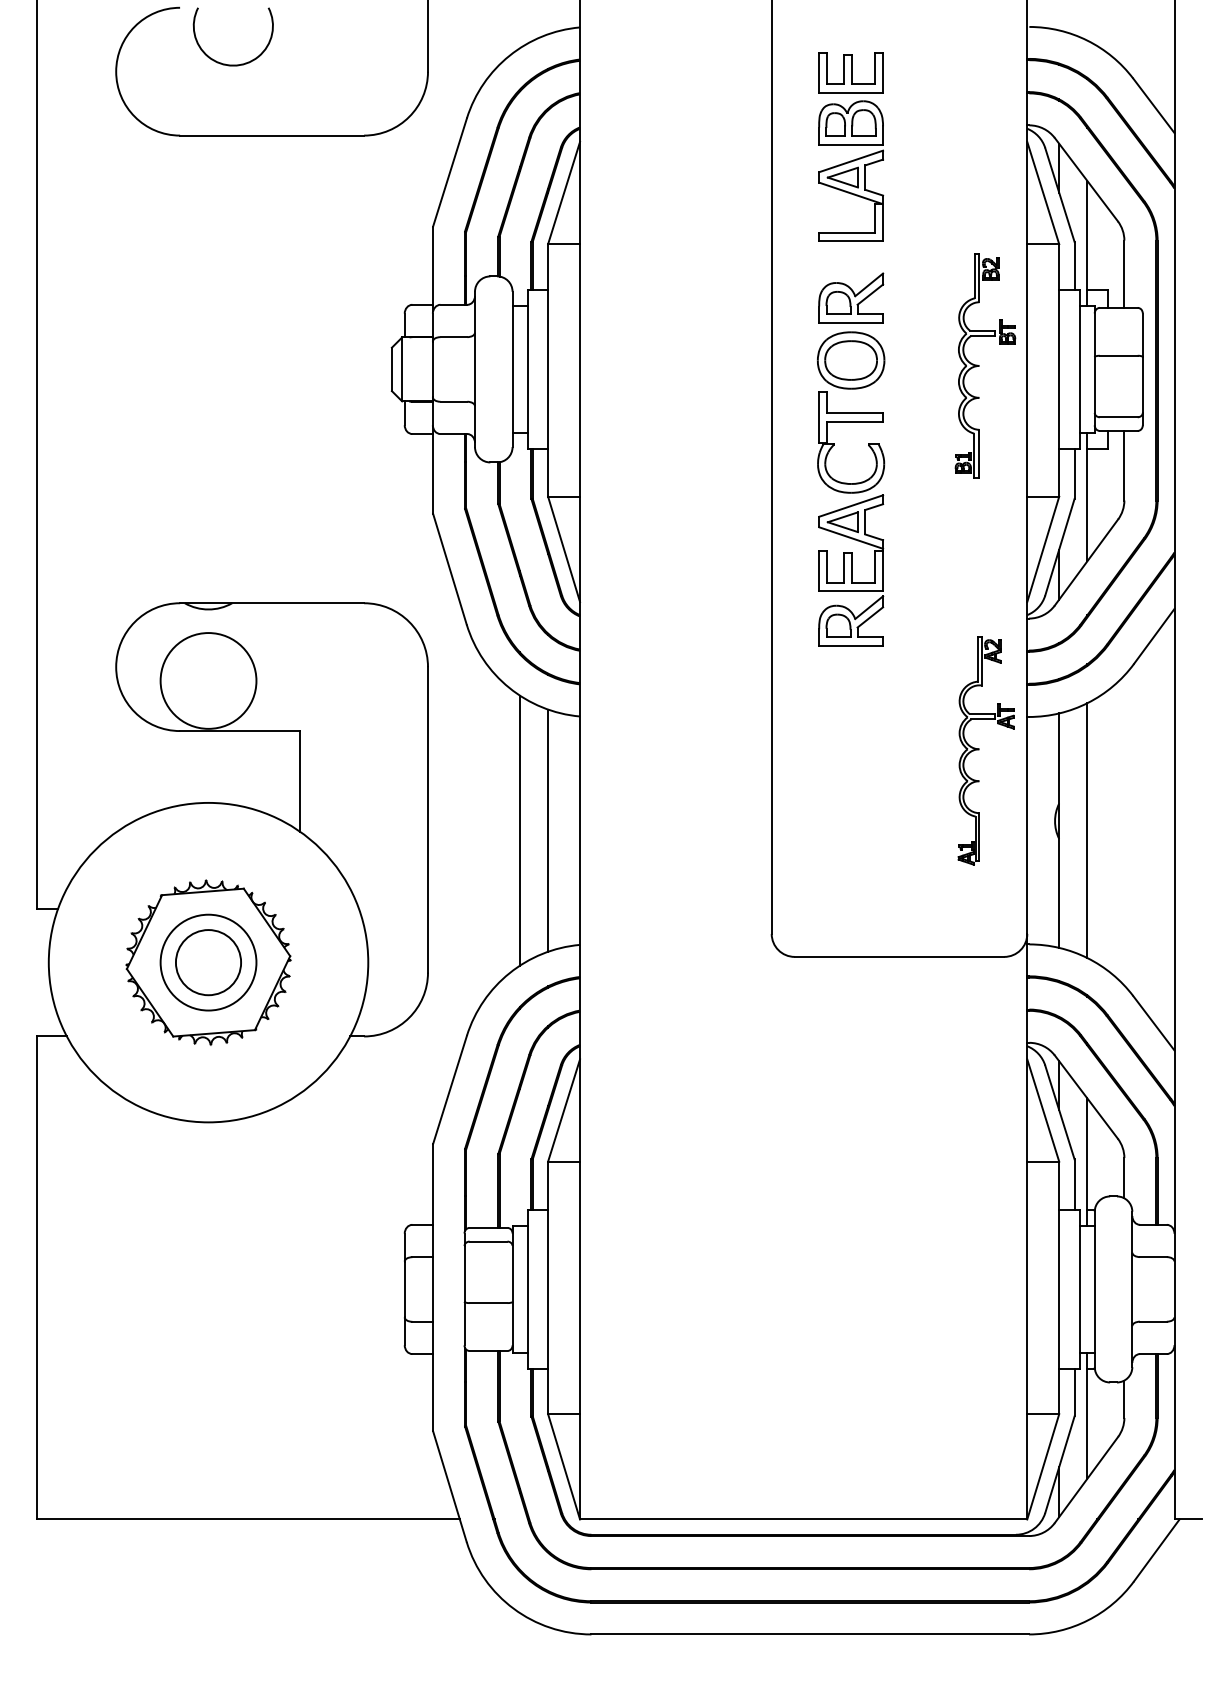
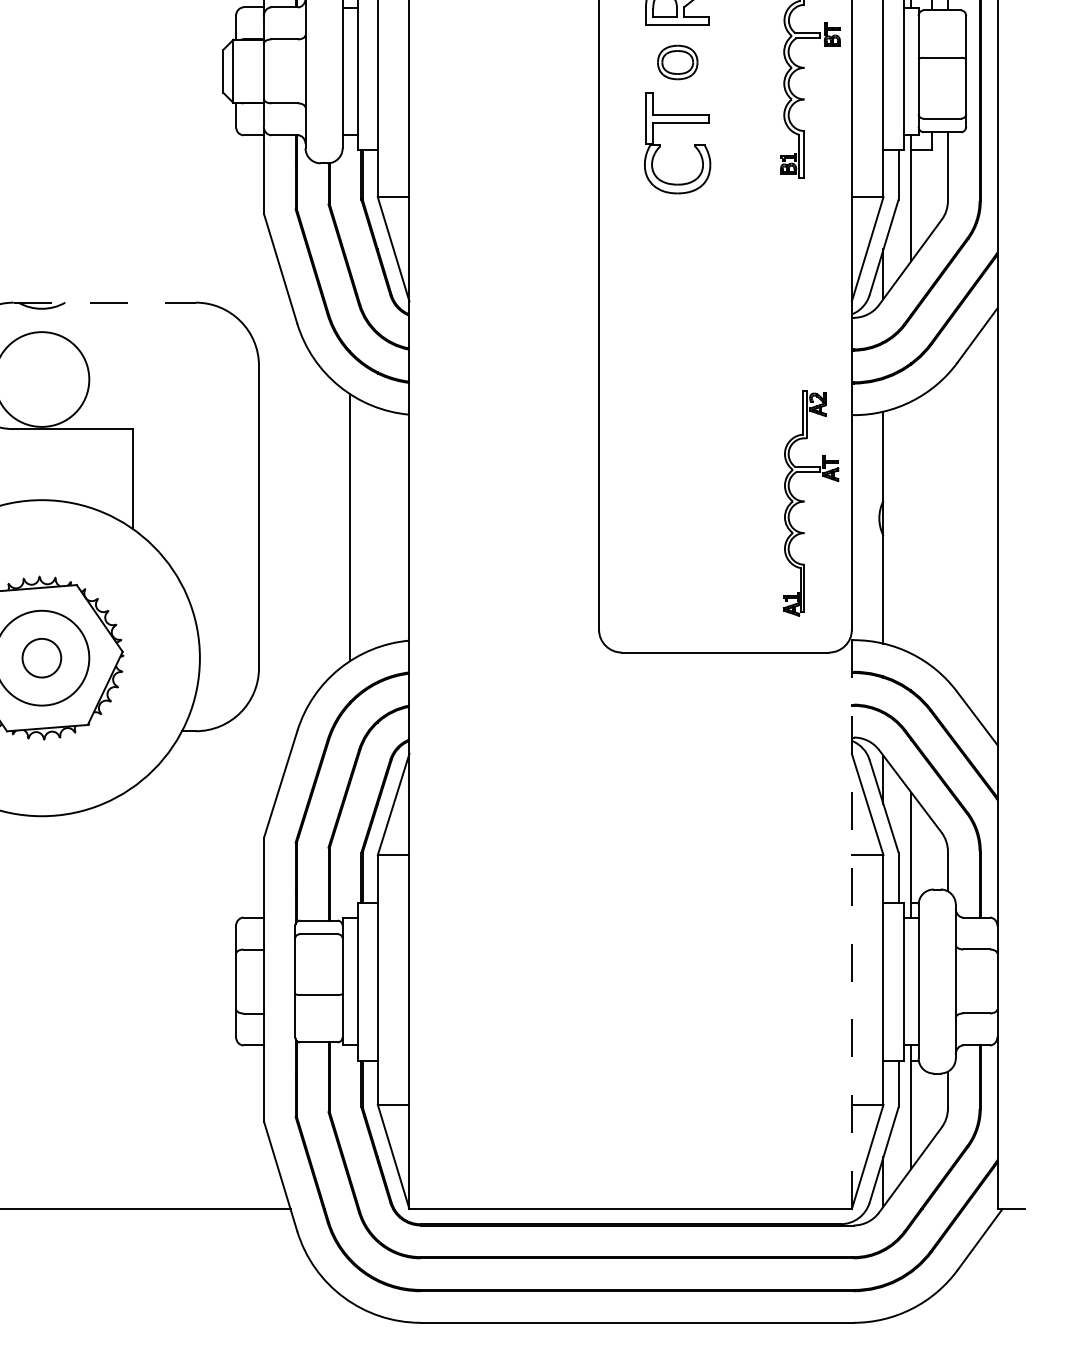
part: (851, 360) -> (677, 62), size x0.6
part: (851, 570) -> (677, 270), removed
line: (272, 603) -> (105, 302), solid -> dashed
part: (985, 750) -> (810, 502), moved
line: (548, 830) -> (378, 527), removed
line: (1087, 830) -> (911, 527), removed
circle: (208, 962) -> (41, 658), size x0.6
line: (1027, 1226) -> (852, 919), solid -> dashed

